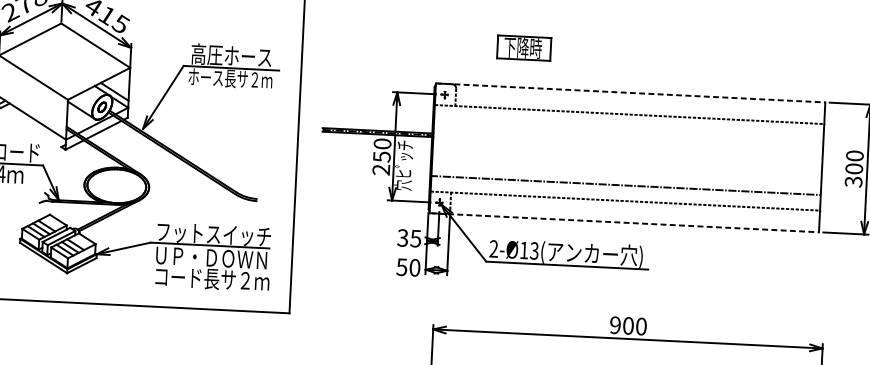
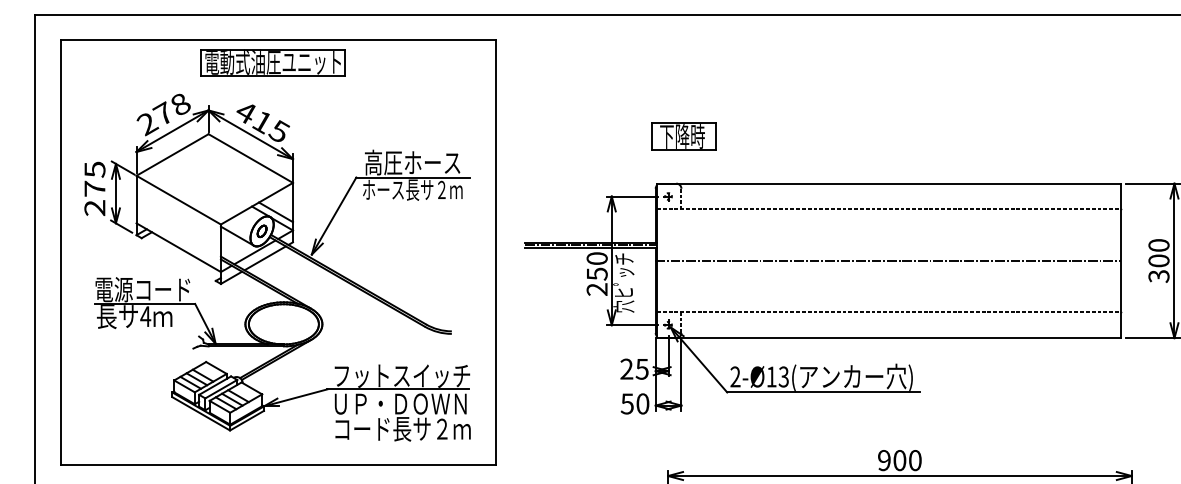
part: (523, 48) -> (683, 136), moved
line: (630, 92) -> (888, 183), dashed -> solid
line: (624, 185) -> (887, 260), moved
line: (623, 222) -> (888, 338), dashed -> solid
text: (402, 238) -> (626, 369), 35 -> 25

